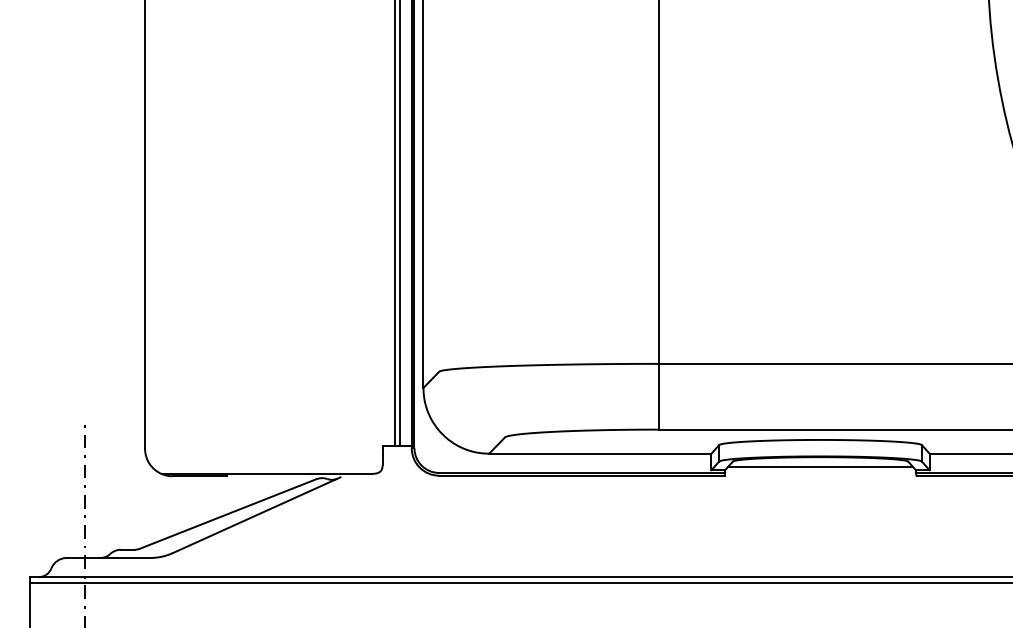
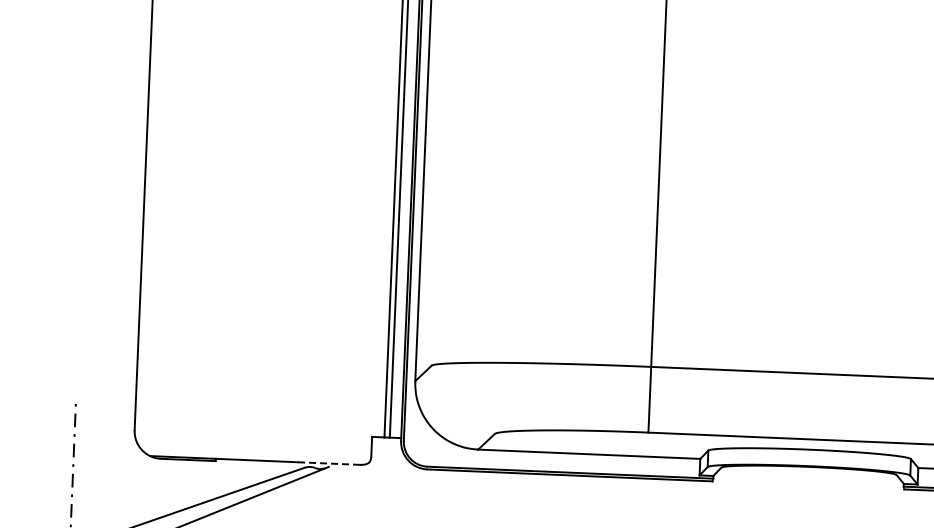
line: (820, 467) -> (808, 477), removed
line: (340, 473) -> (328, 463), solid -> dashed

